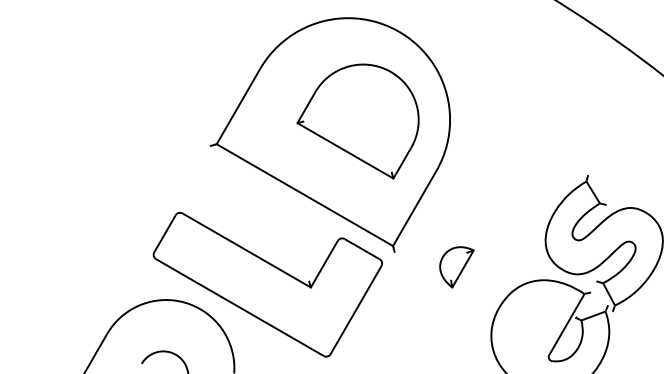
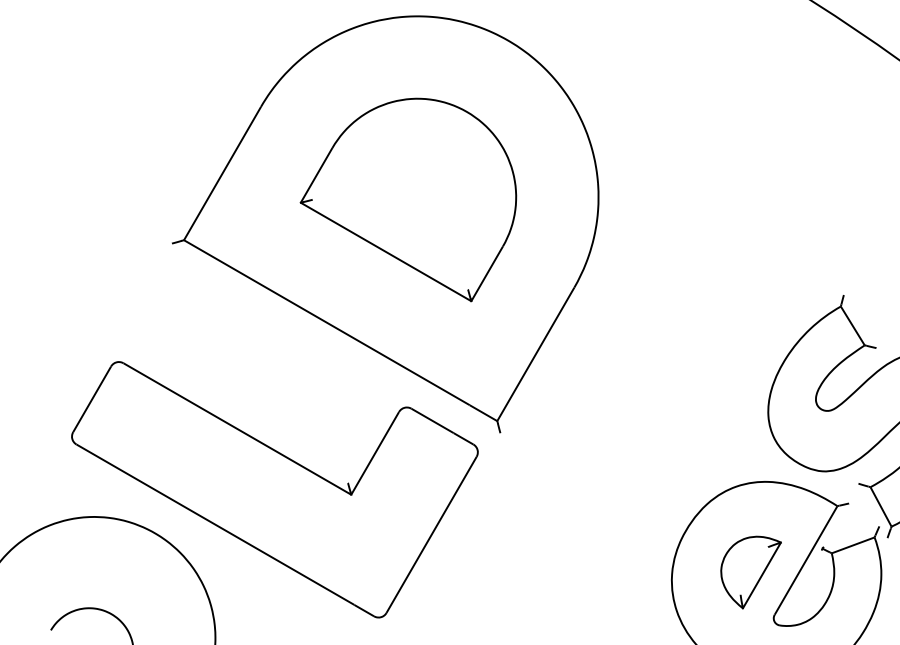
part: (357, 121) -> (407, 199), moved
part: (456, 267) -> (750, 572), moved

